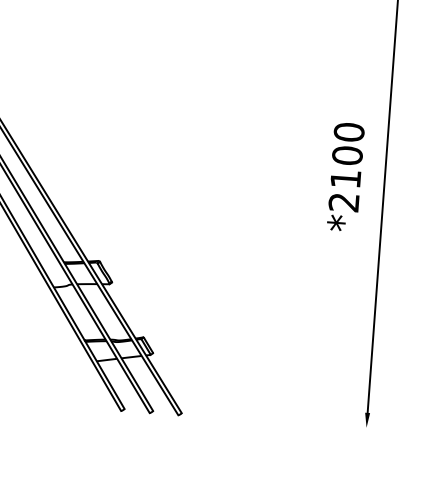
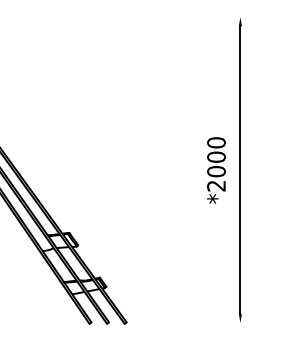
text: (345, 178) -> (216, 171), *2100 -> *2000

